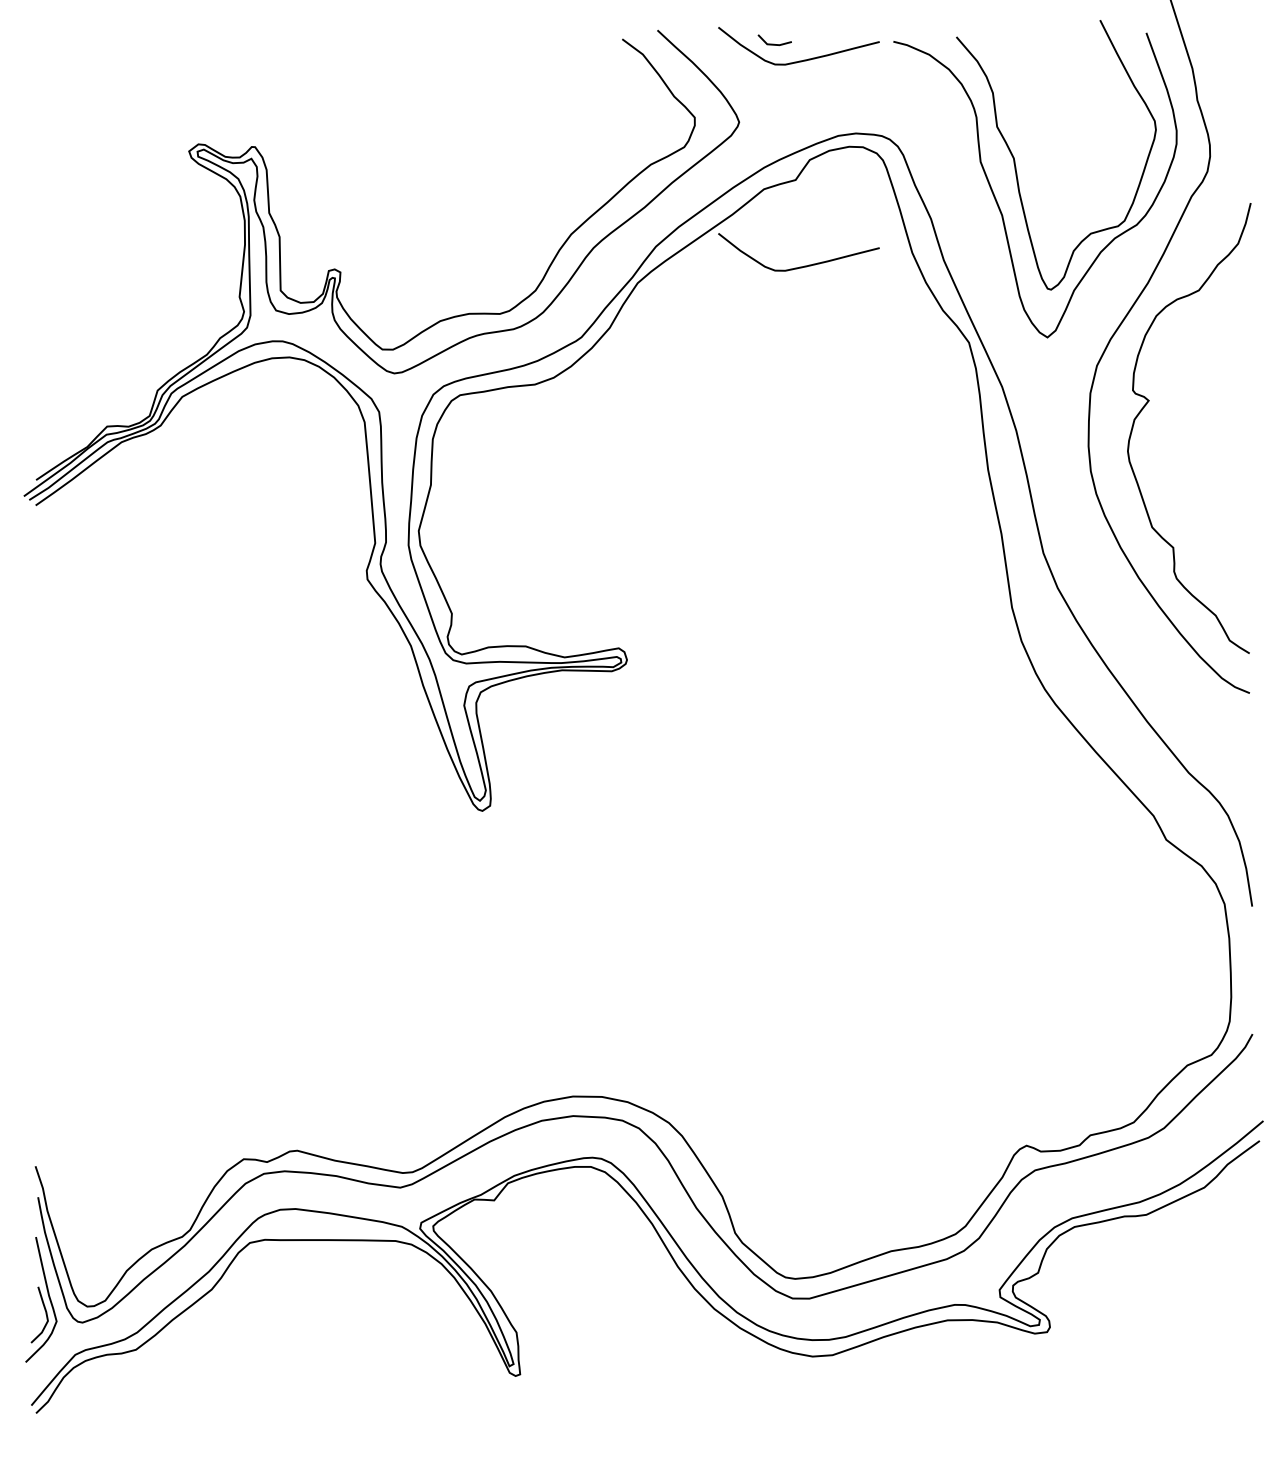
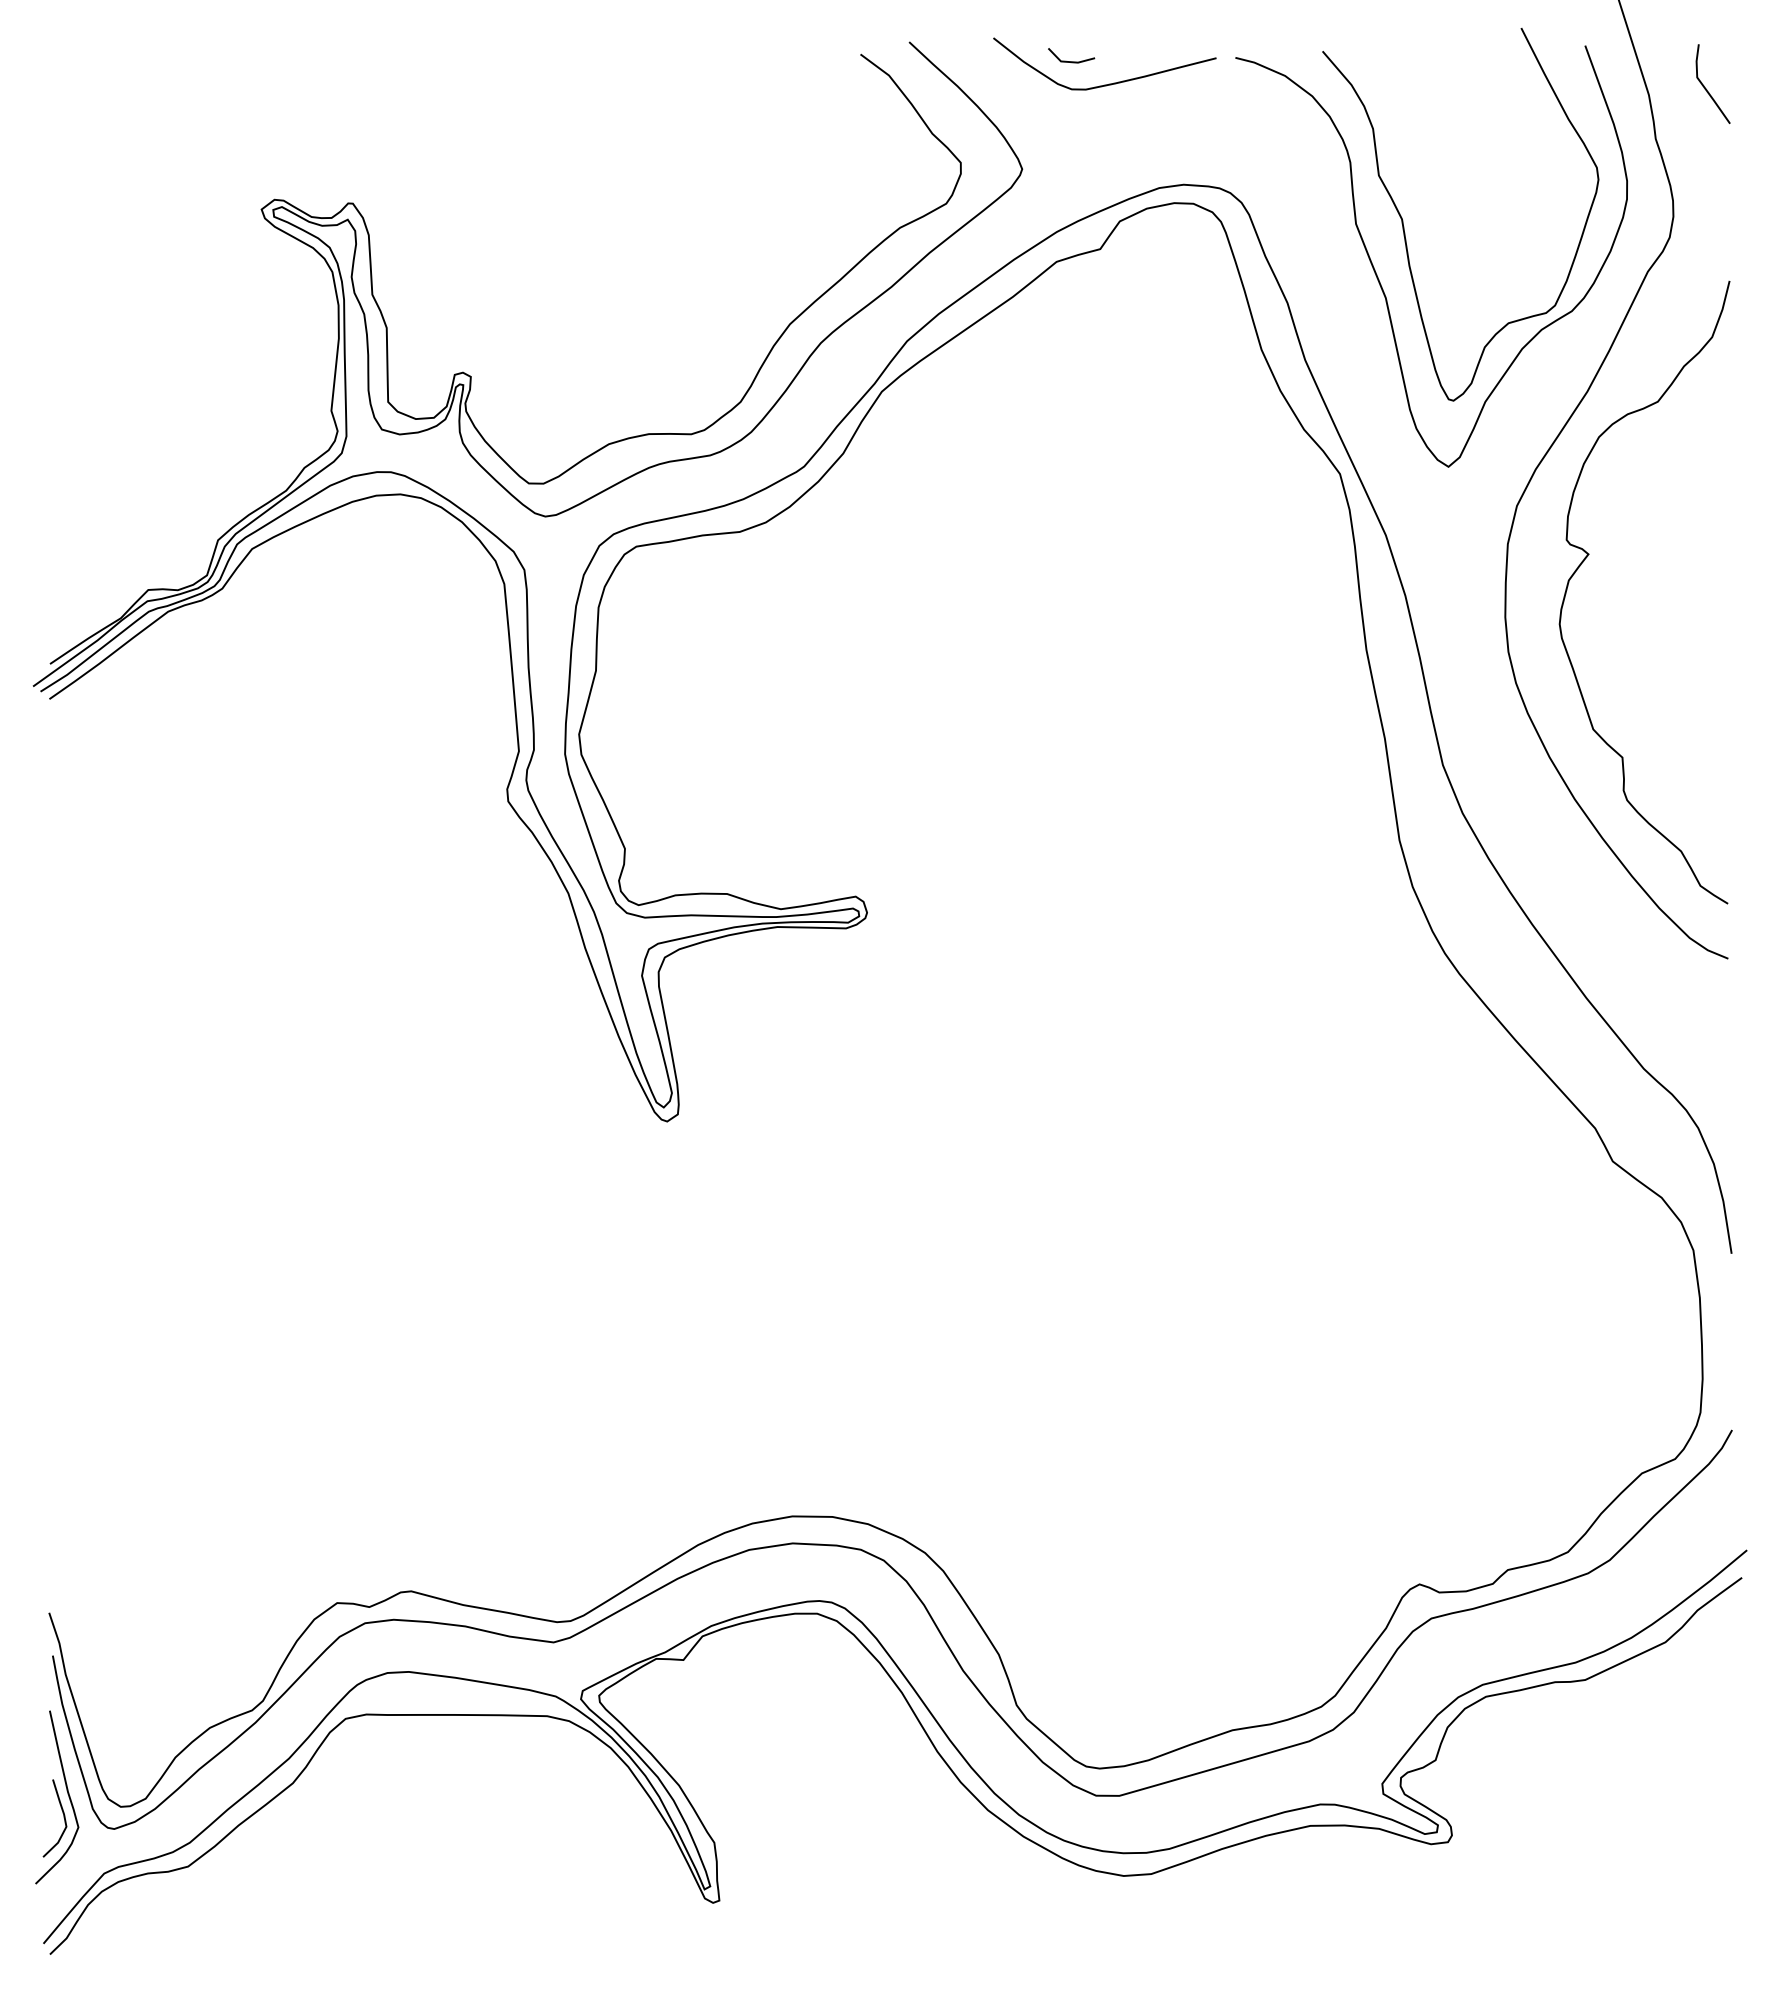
line: (1234, 63) -> (1706, 88), added
curve: (802, 266) -> (1109, 368), removed

